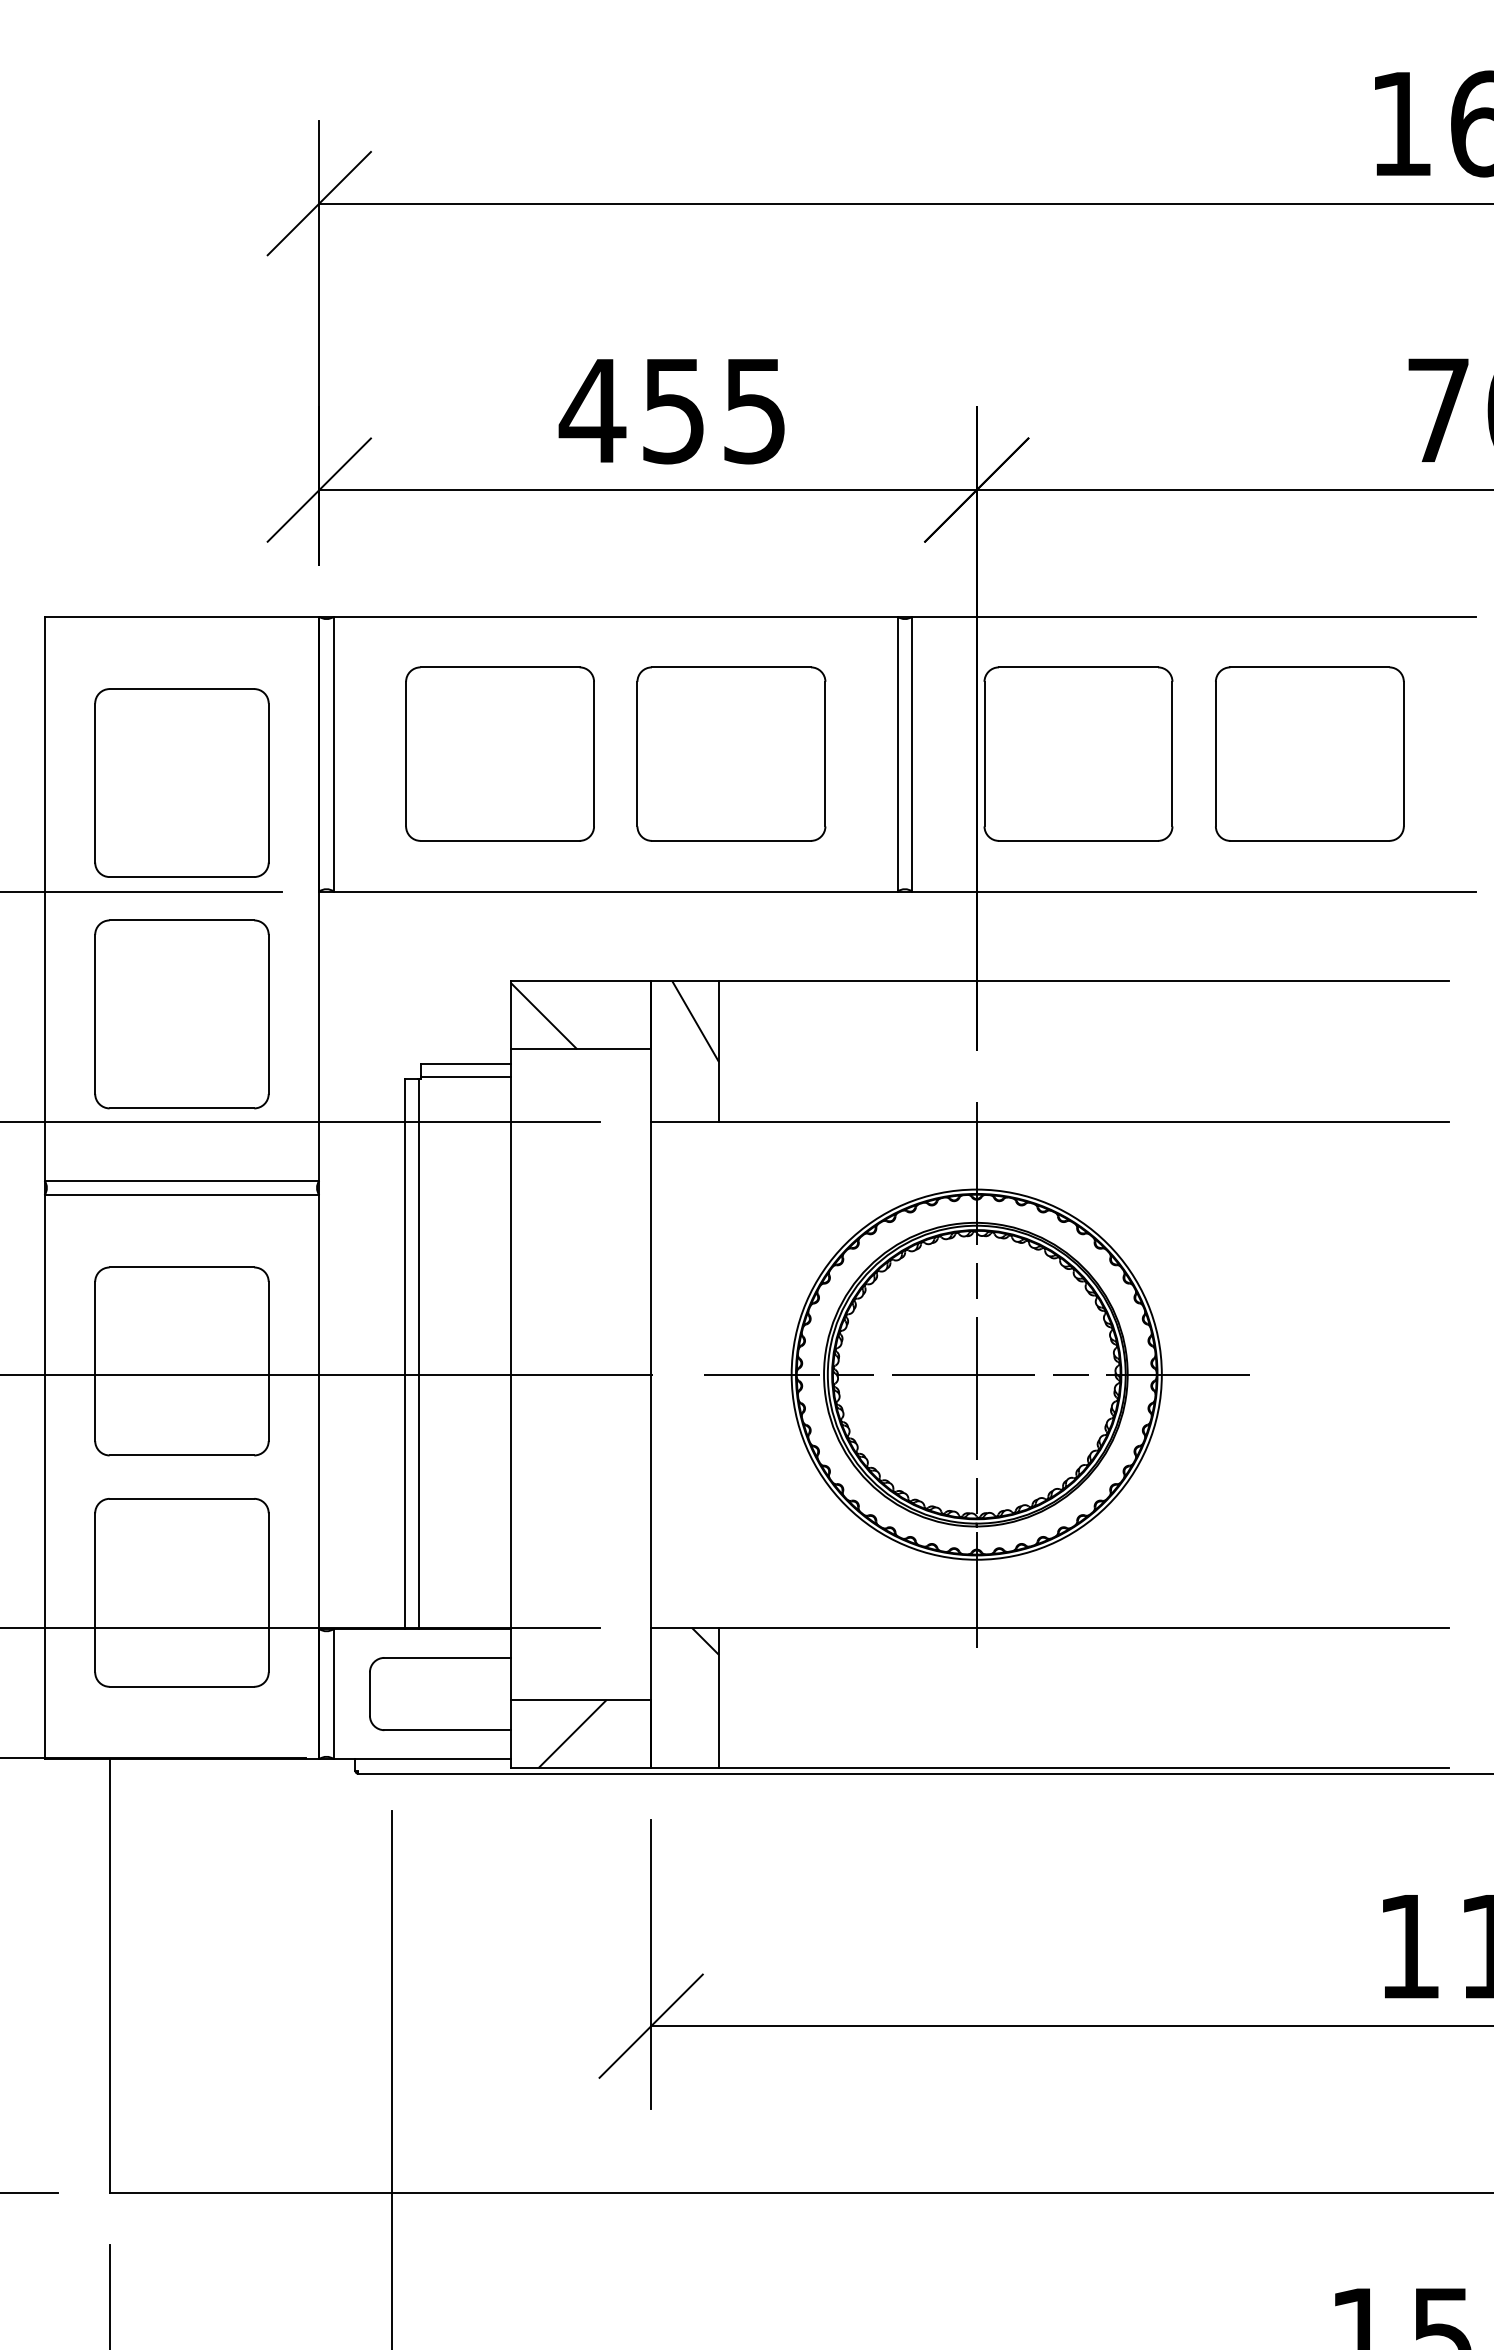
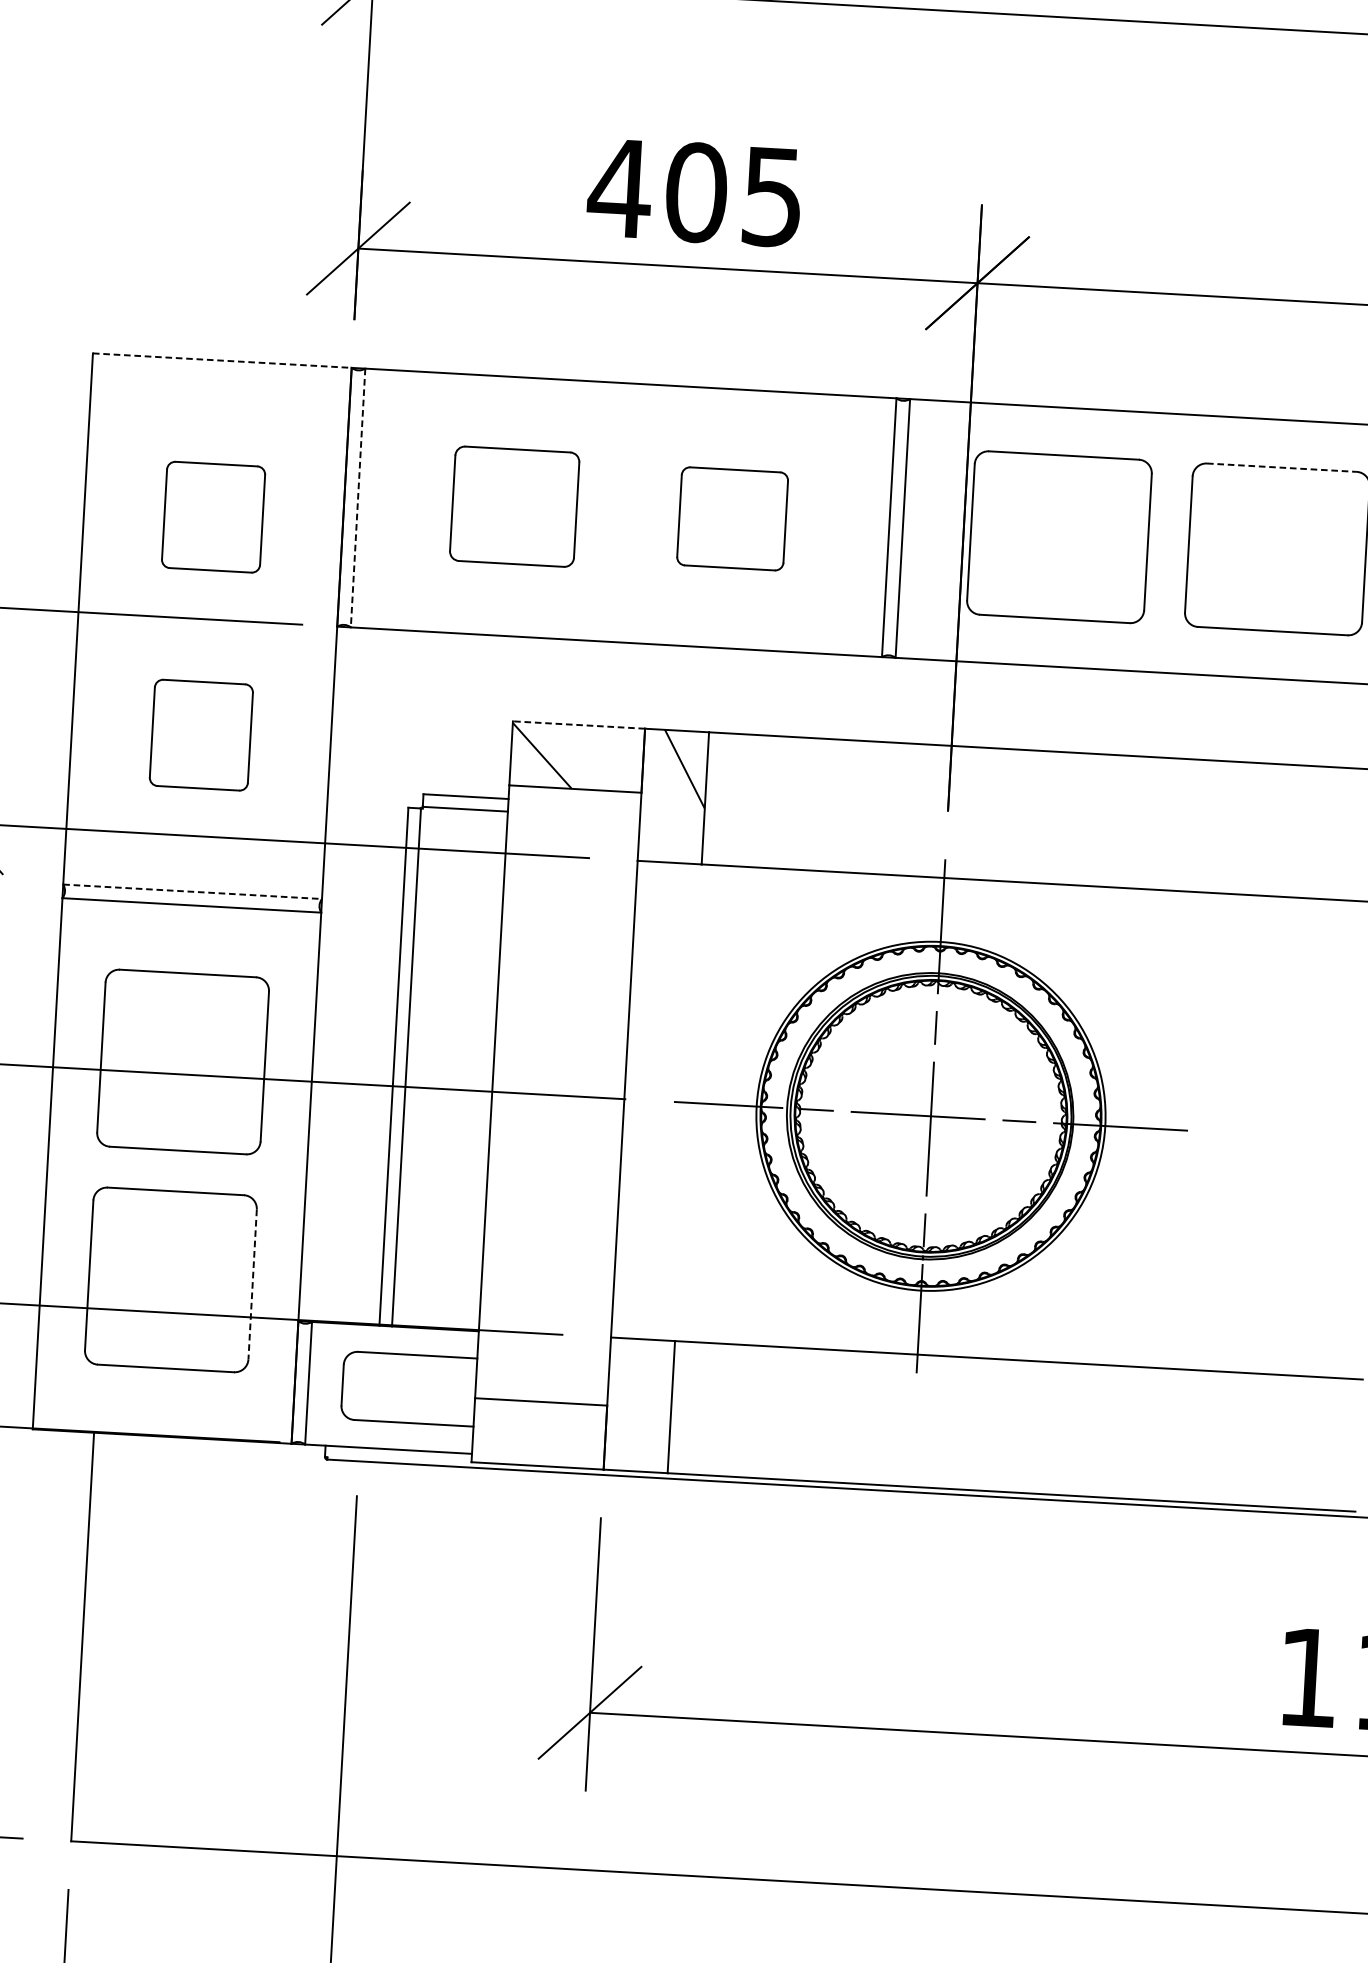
text: (674, 410) -> (697, 192), 455 -> 405
line: (182, 616) -> (222, 360), solid -> dashed
line: (1309, 667) -> (1281, 467), solid -> dashed
part: (499, 753) -> (514, 506), size x0.7
part: (731, 753) -> (732, 518), size x0.6
line: (333, 754) -> (357, 498), solid -> dashed
part: (181, 782) -> (213, 516), size x0.6
line: (580, 981) -> (578, 725), solid -> dashed
part: (181, 1014) -> (200, 735), size x0.6
line: (182, 1180) -> (193, 891), solid -> dashed
line: (268, 1592) -> (252, 1284), solid -> dashed
hatch: (705, 1641) -> (661, 1353), removed
hatch: (572, 1734) -> (531, 1433), removed

